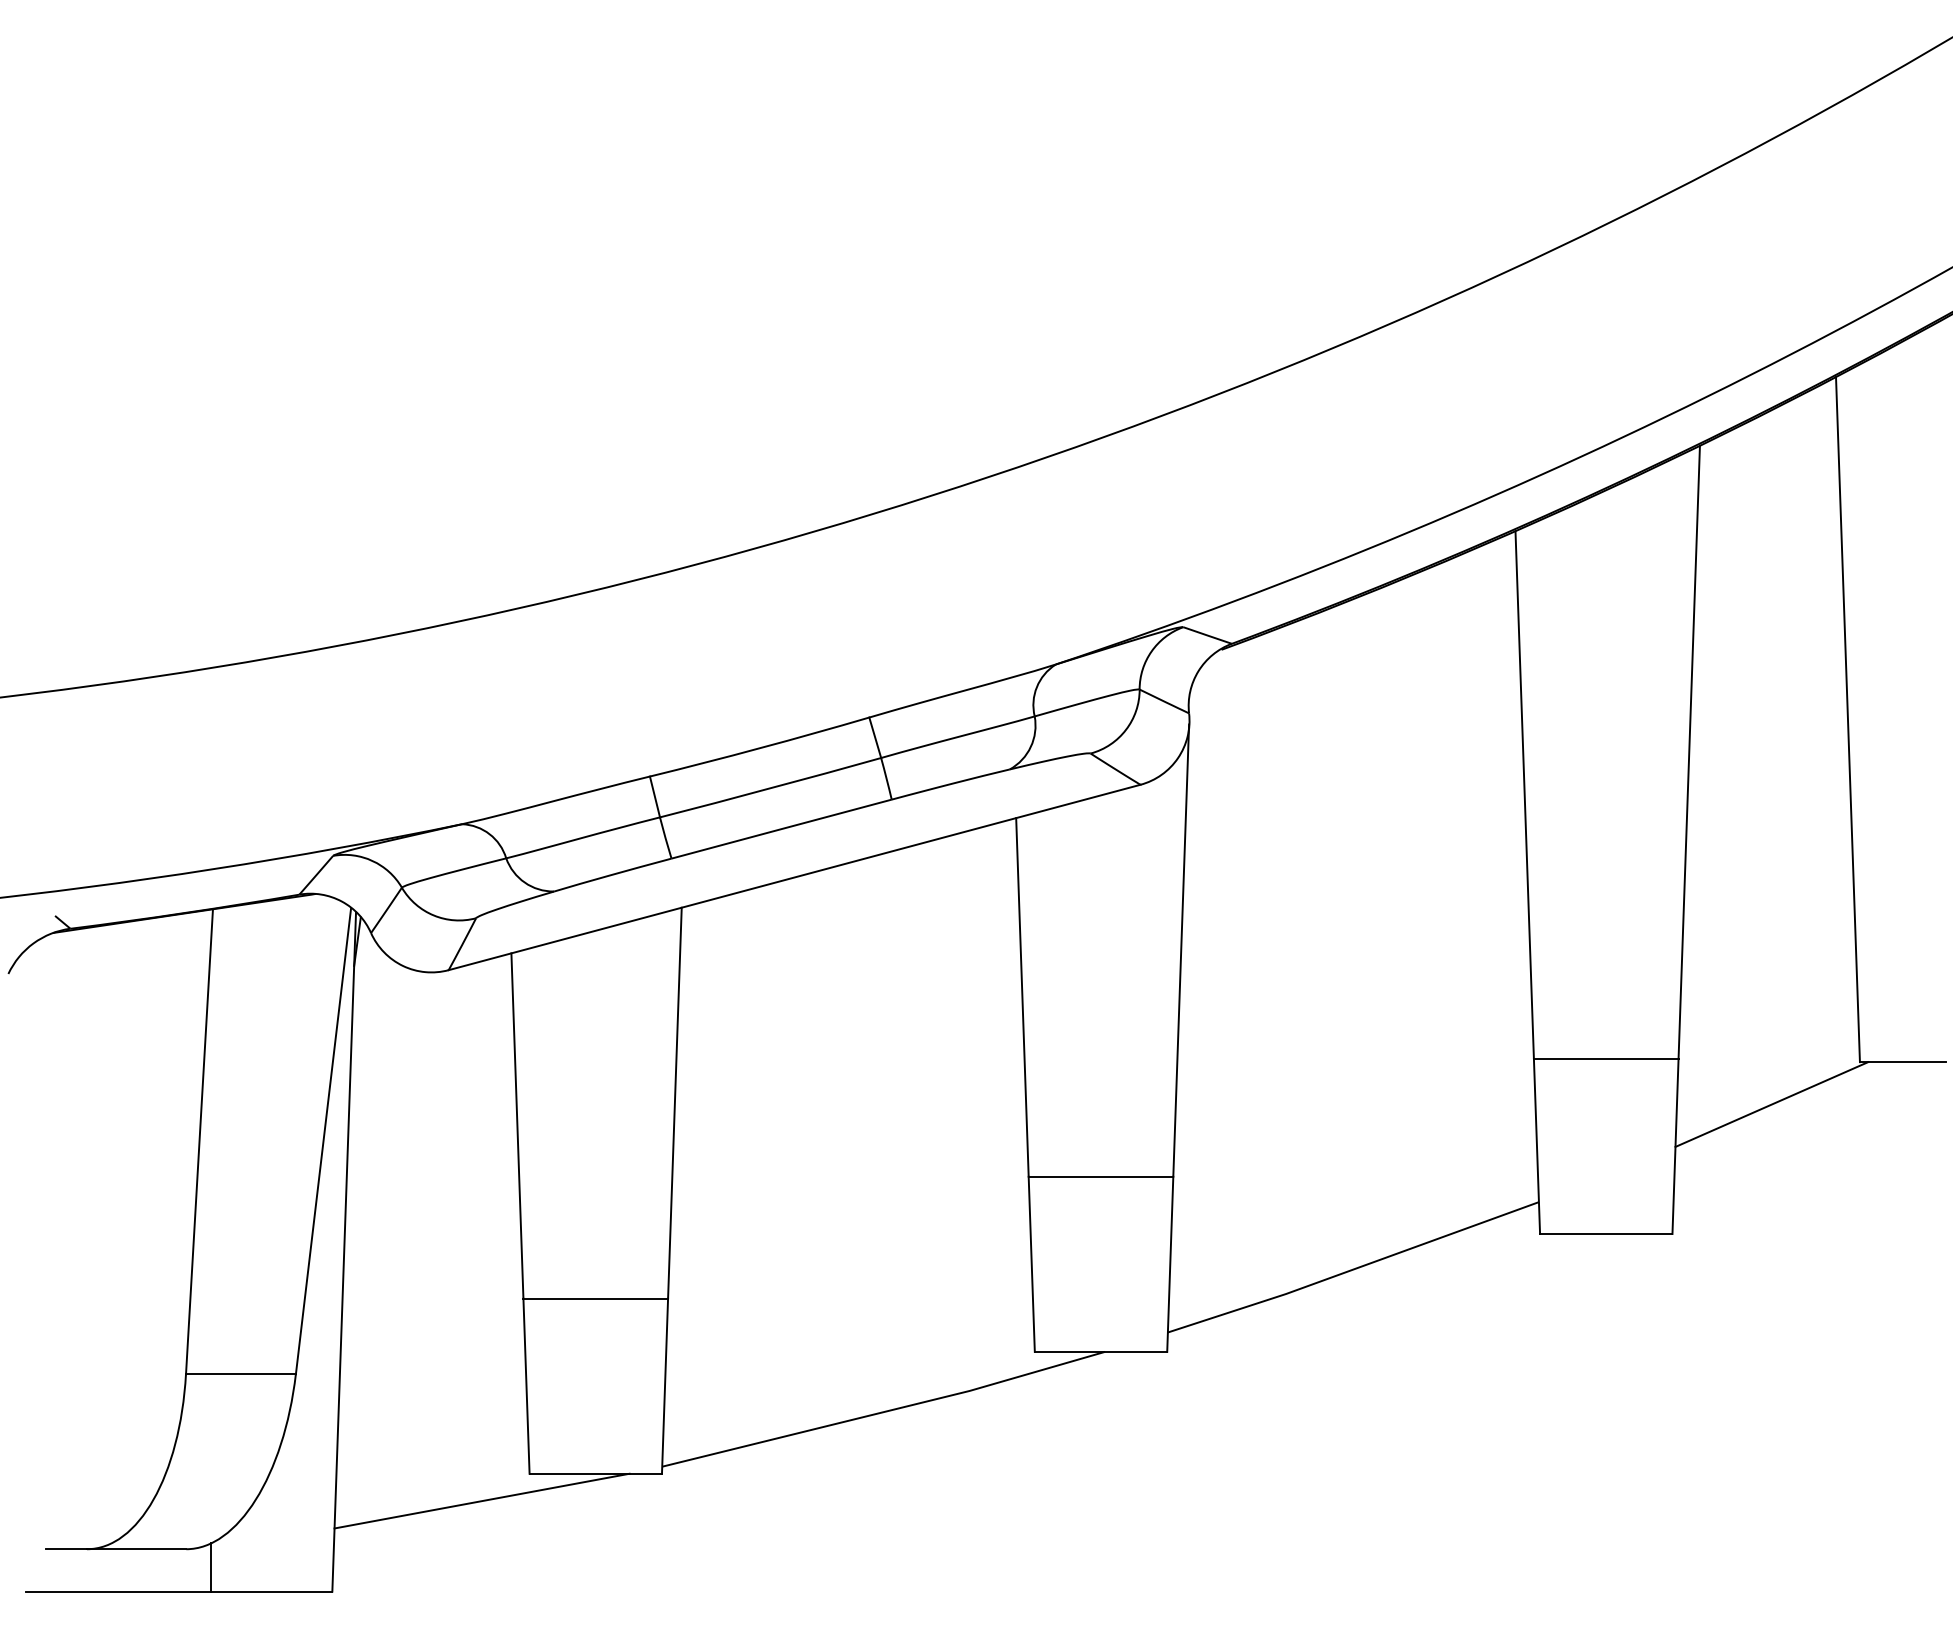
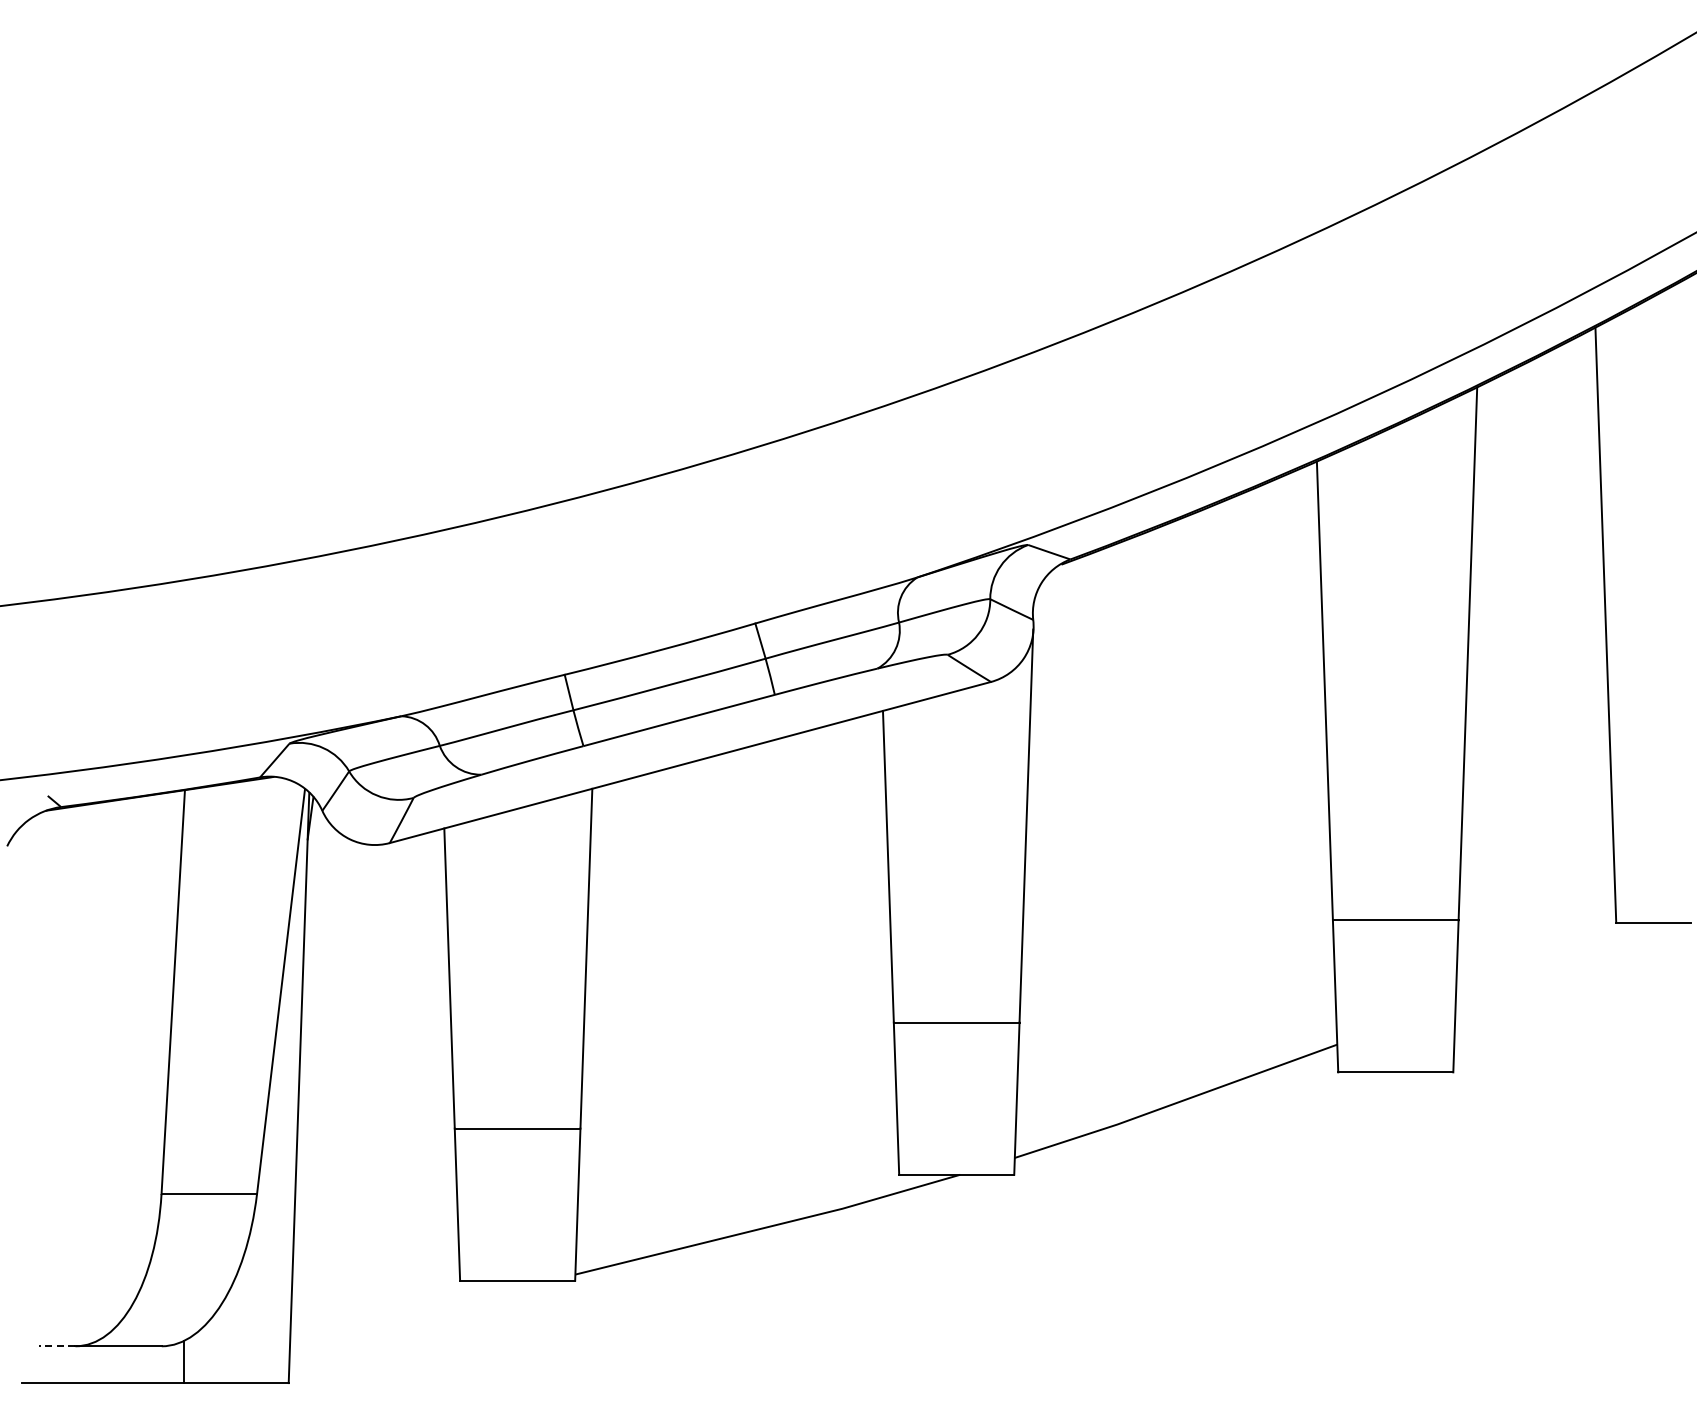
line: (1771, 1104) -> (1539, 959), removed
line: (481, 1501) -> (418, 1304), removed
line: (66, 1549) -> (57, 1346), solid -> dashed

